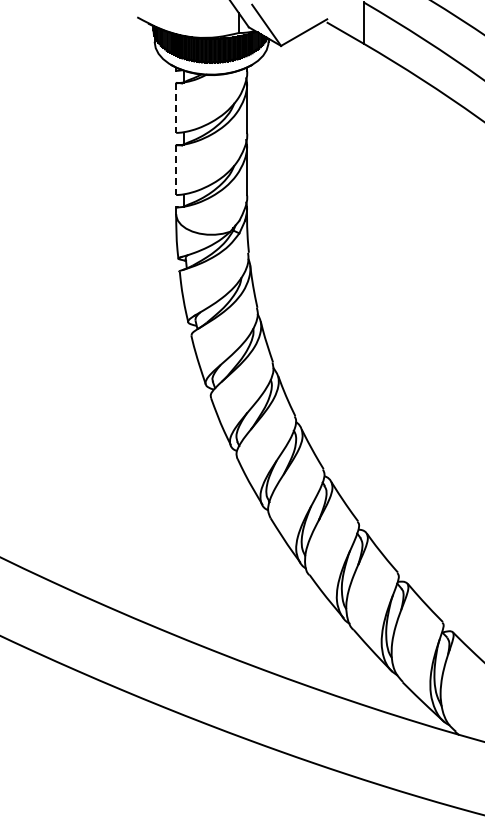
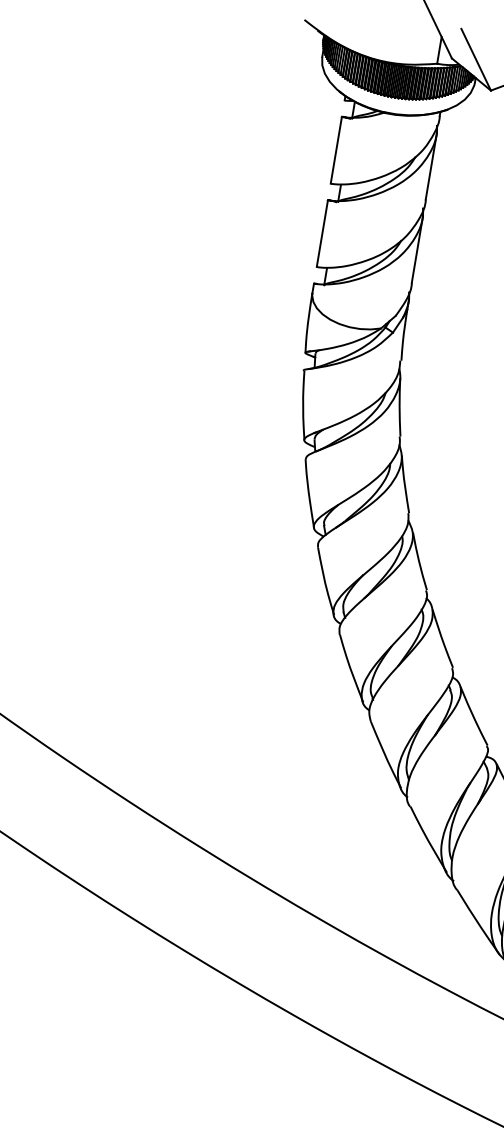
line: (176, 107) -> (336, 149), dashed -> solid
line: (176, 170) -> (322, 234), dashed -> solid

